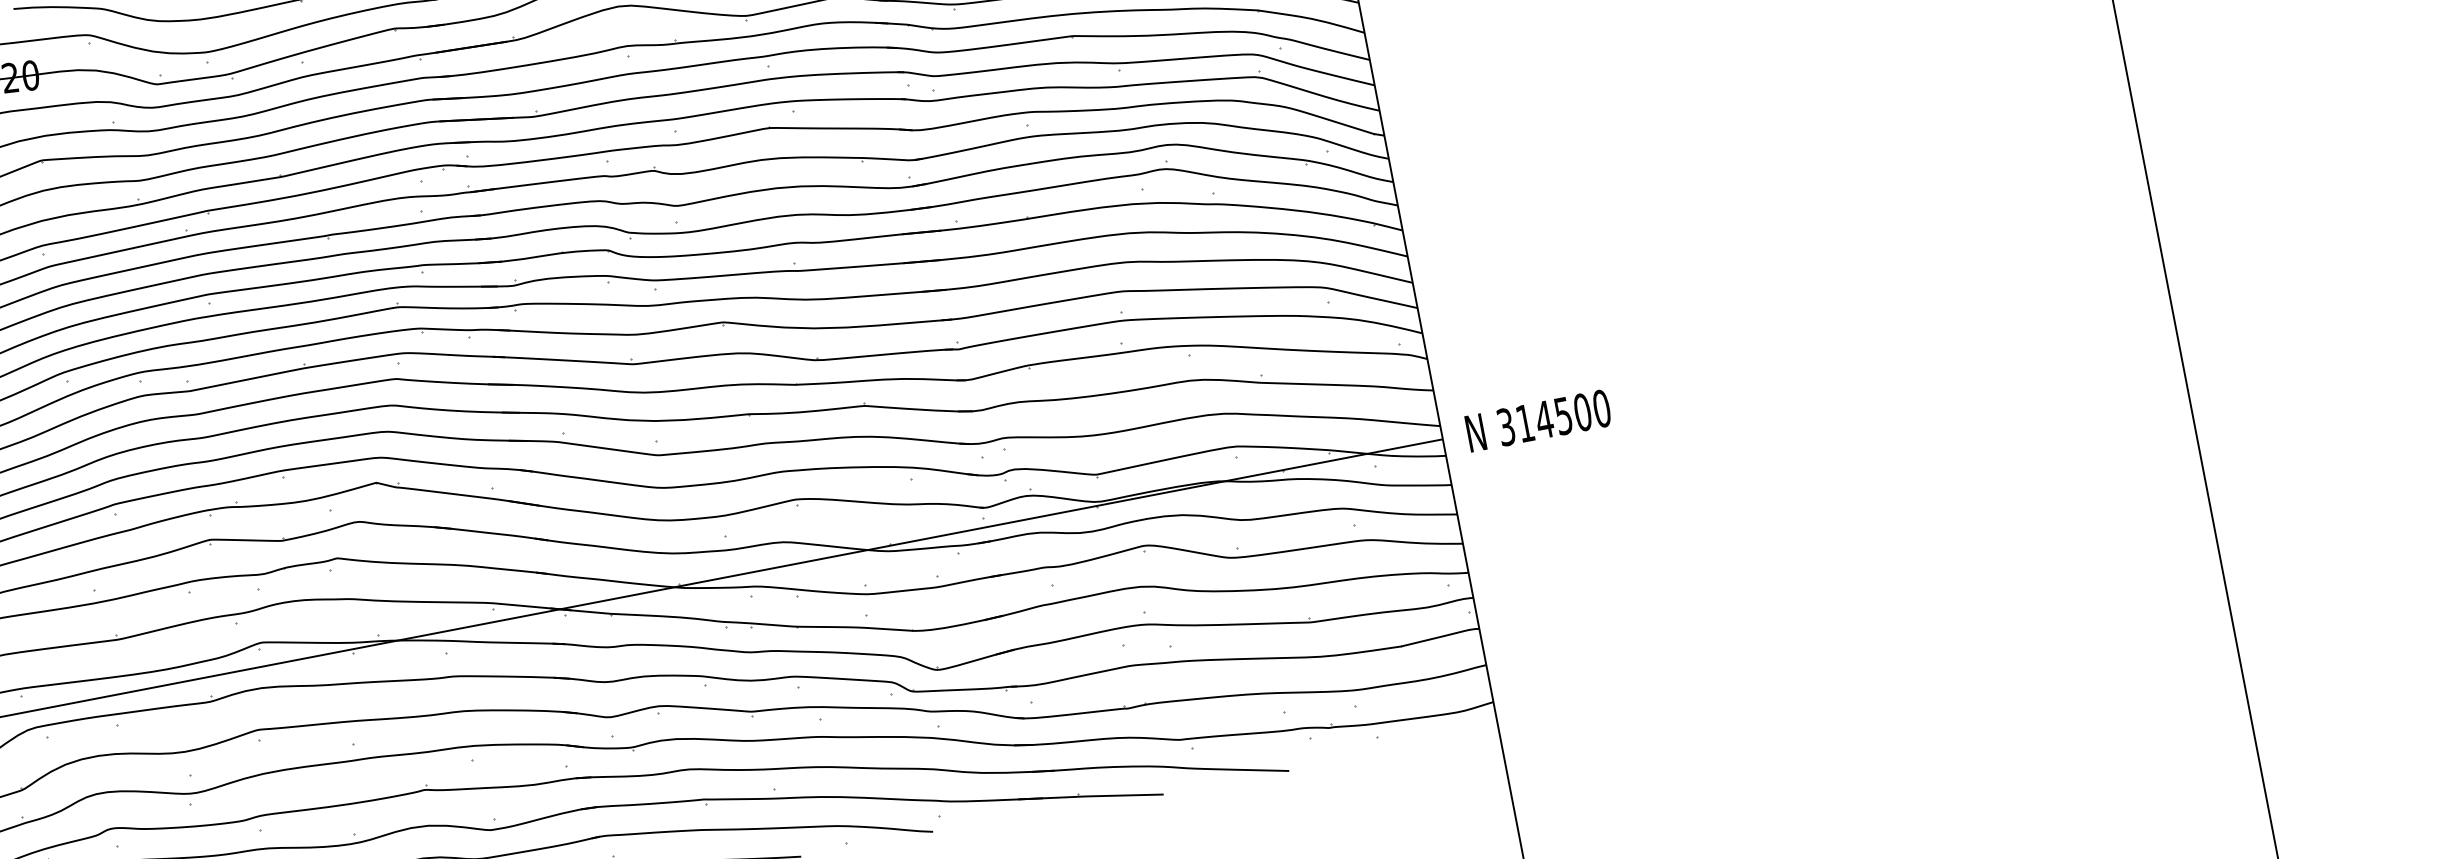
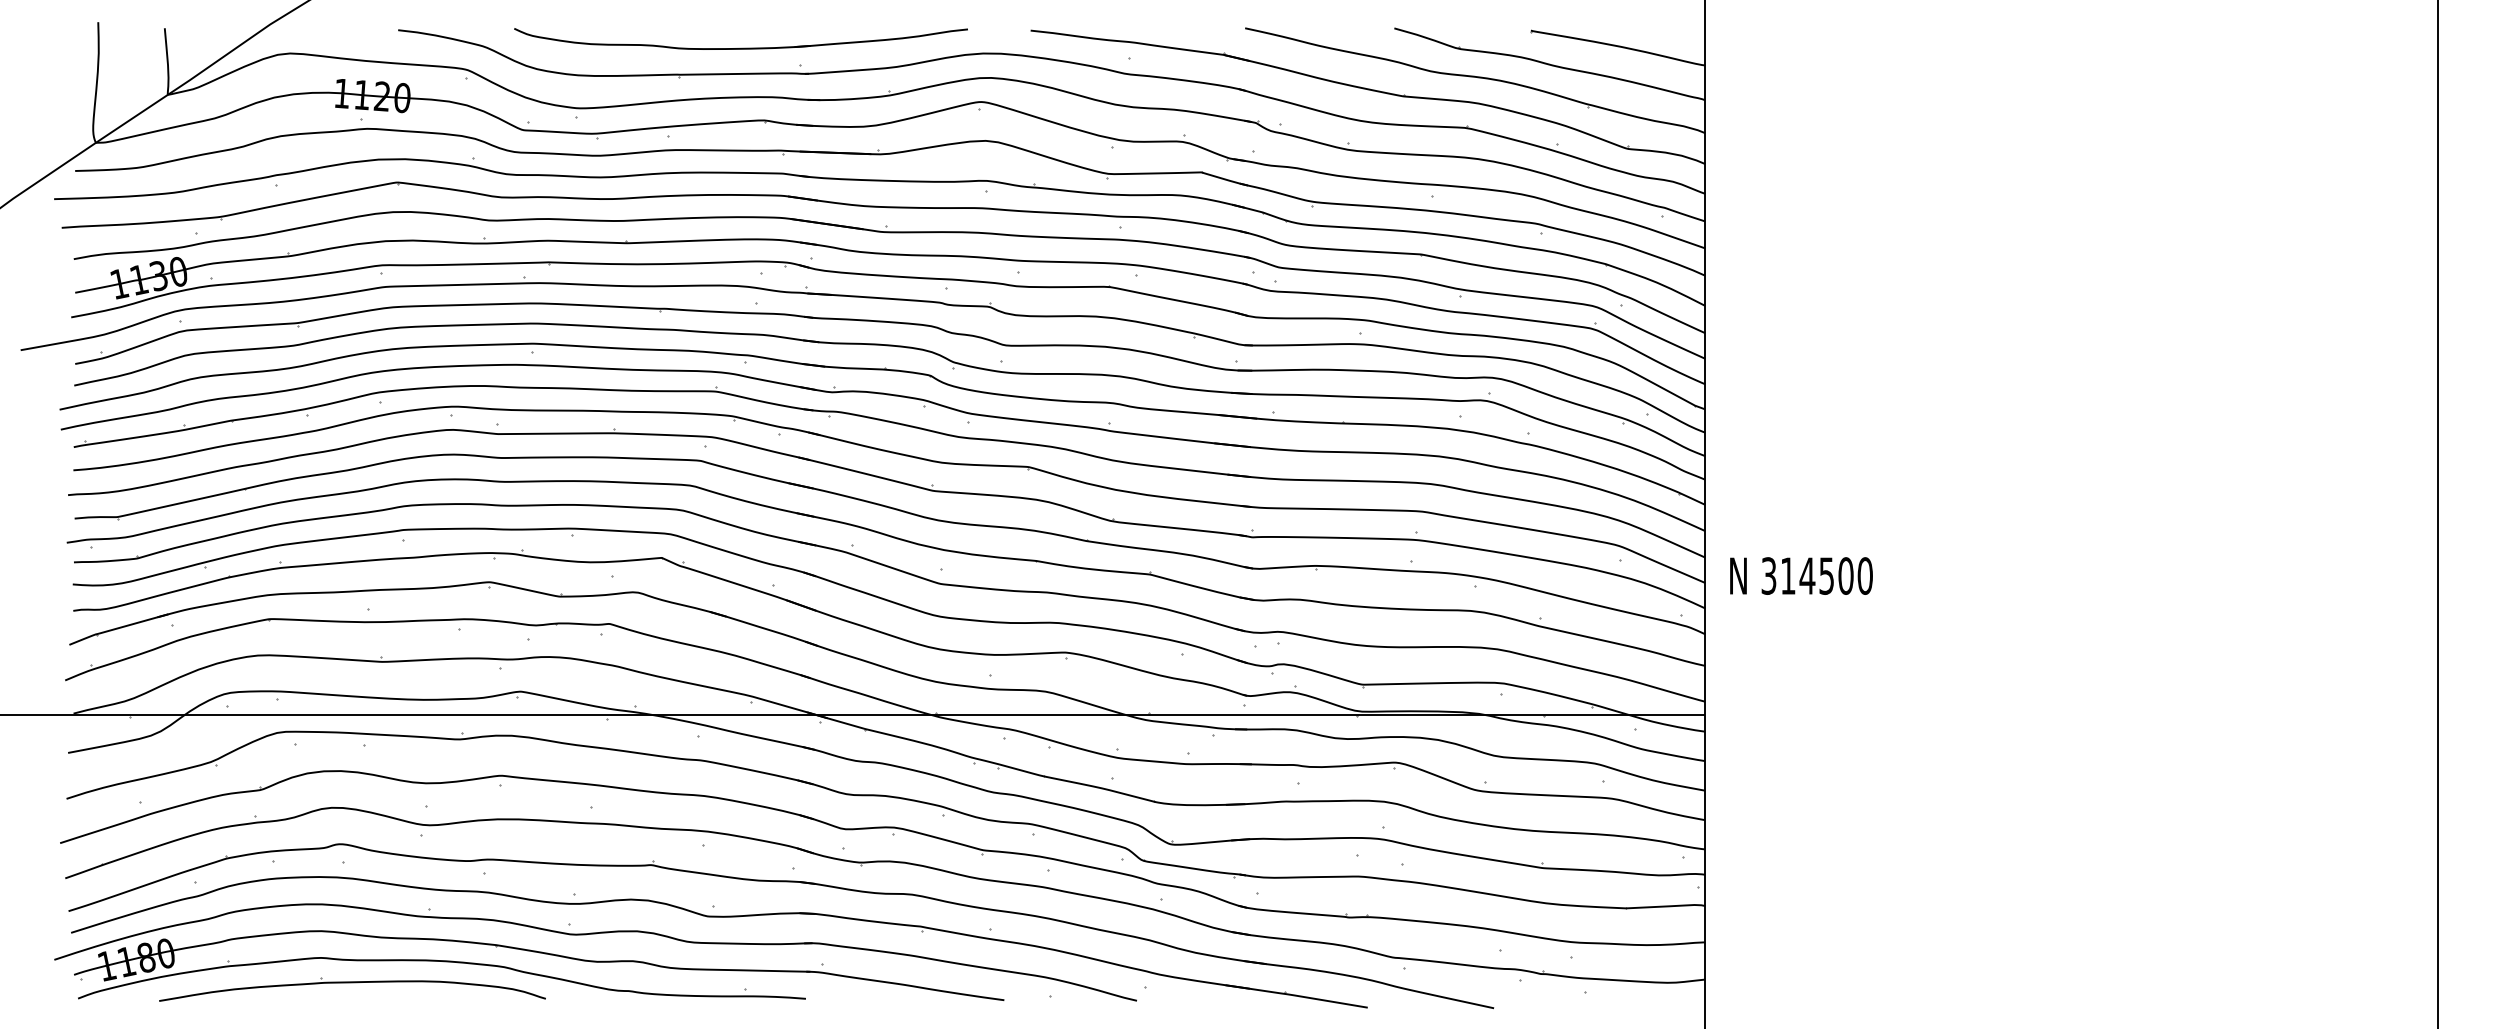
text: (1538, 420) -> (1801, 575), moved

